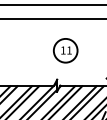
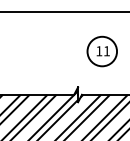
part: (65, 50) -> (102, 51), moved

